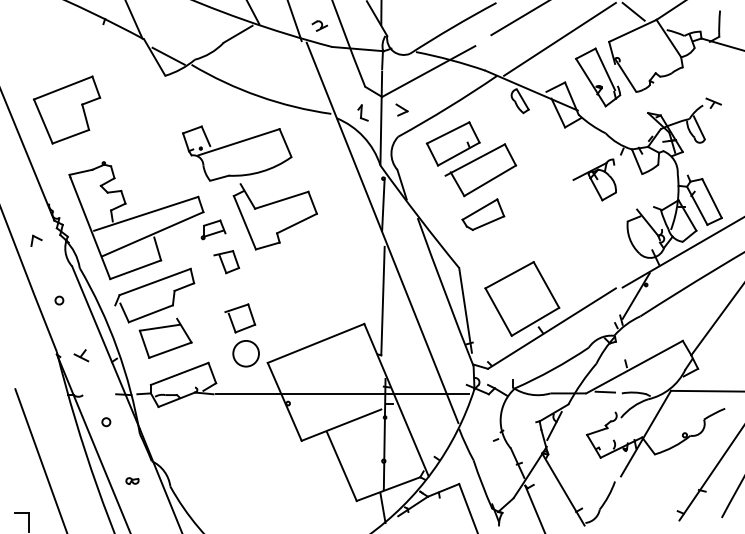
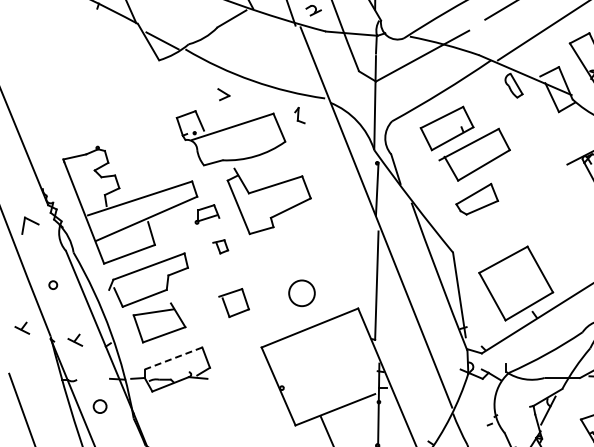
part: (66, 109) -> (60, 94), removed
part: (401, 109) -> (223, 94), moved
part: (362, 112) -> (299, 115), moved
part: (36, 240) -> (30, 225), size x1.6
part: (226, 262) -> (220, 247), size x0.6
part: (28, 343) -> (22, 328), added
circle: (245, 353) -> (301, 293), moved
line: (179, 373) -> (173, 358), solid -> dashed
line: (342, 394) -> (336, 379), removed
circle: (106, 422) -> (100, 407), size x1.6

